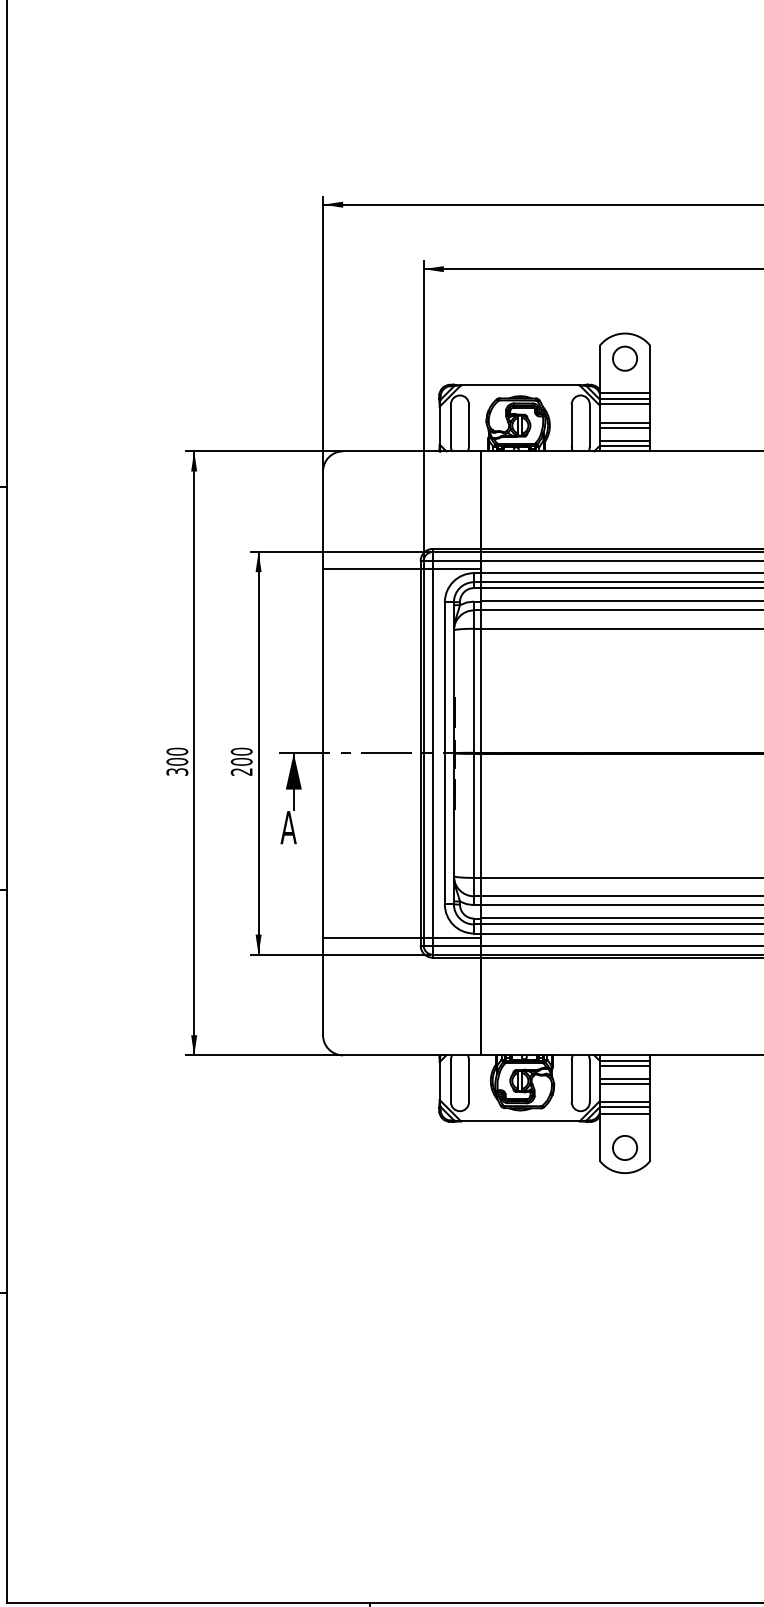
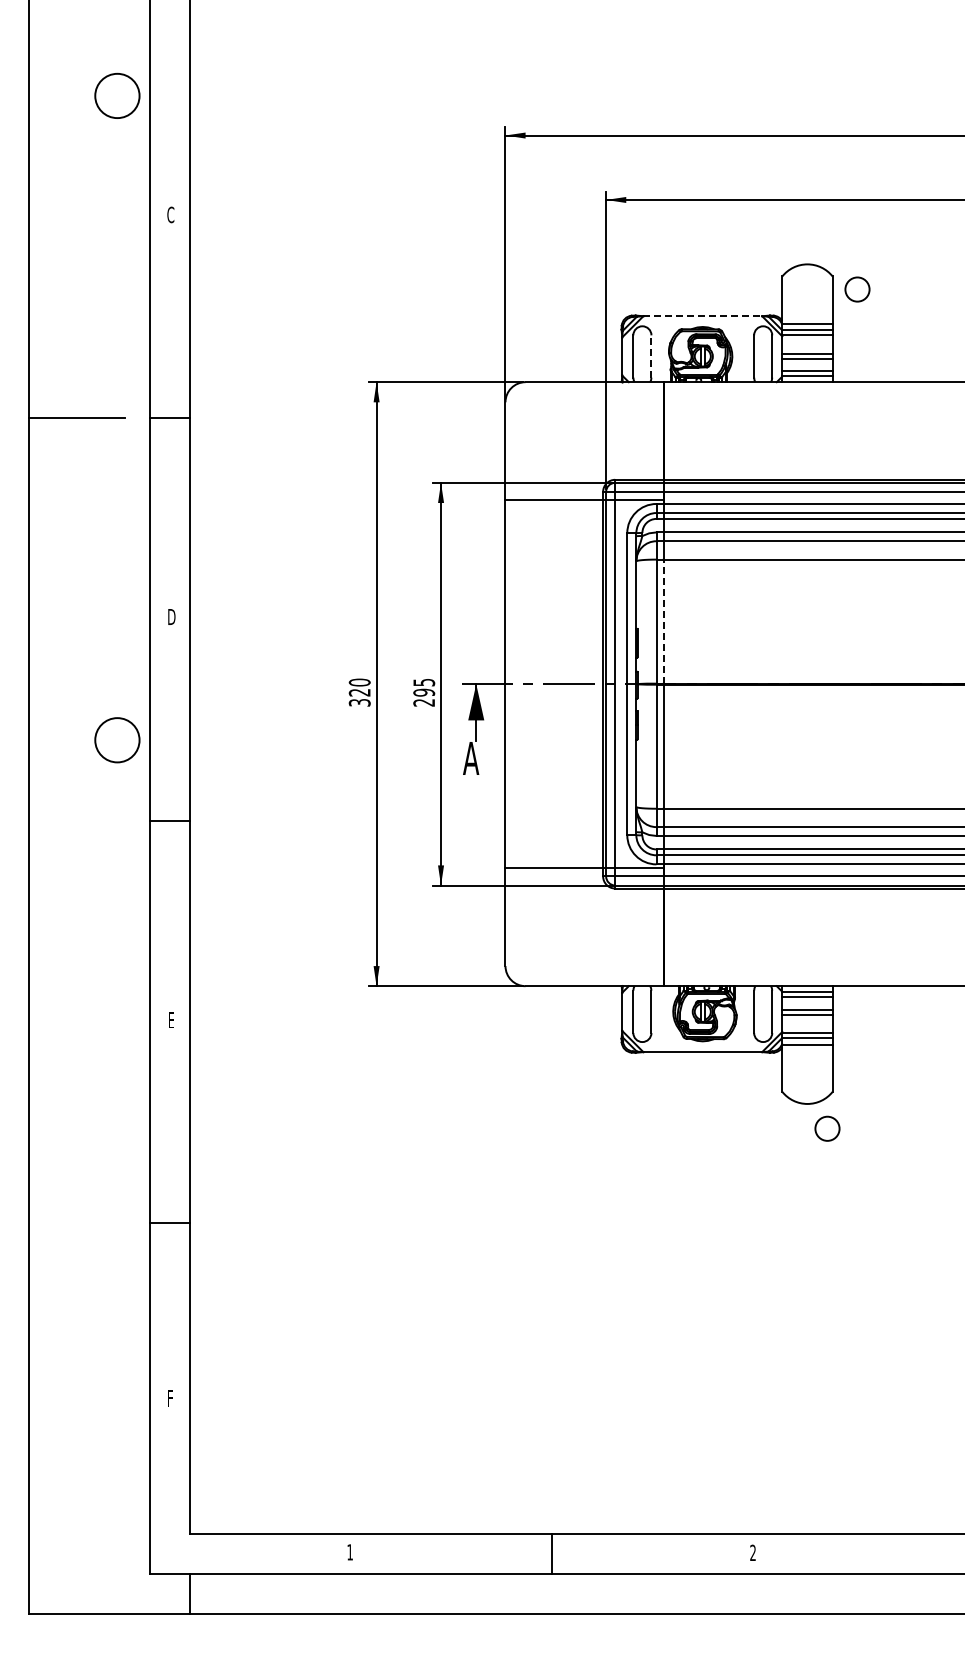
circle: (625, 358) -> (857, 289), moved
line: (521, 385) -> (703, 316), solid -> dashed
line: (469, 425) -> (651, 356), solid -> dashed
line: (481, 690) -> (663, 621), solid -> dashed
text: (242, 756) -> (424, 687), 200 -> 295
text: (177, 761) -> (359, 692), 300 -> 320
circle: (625, 1147) -> (827, 1128), moved

